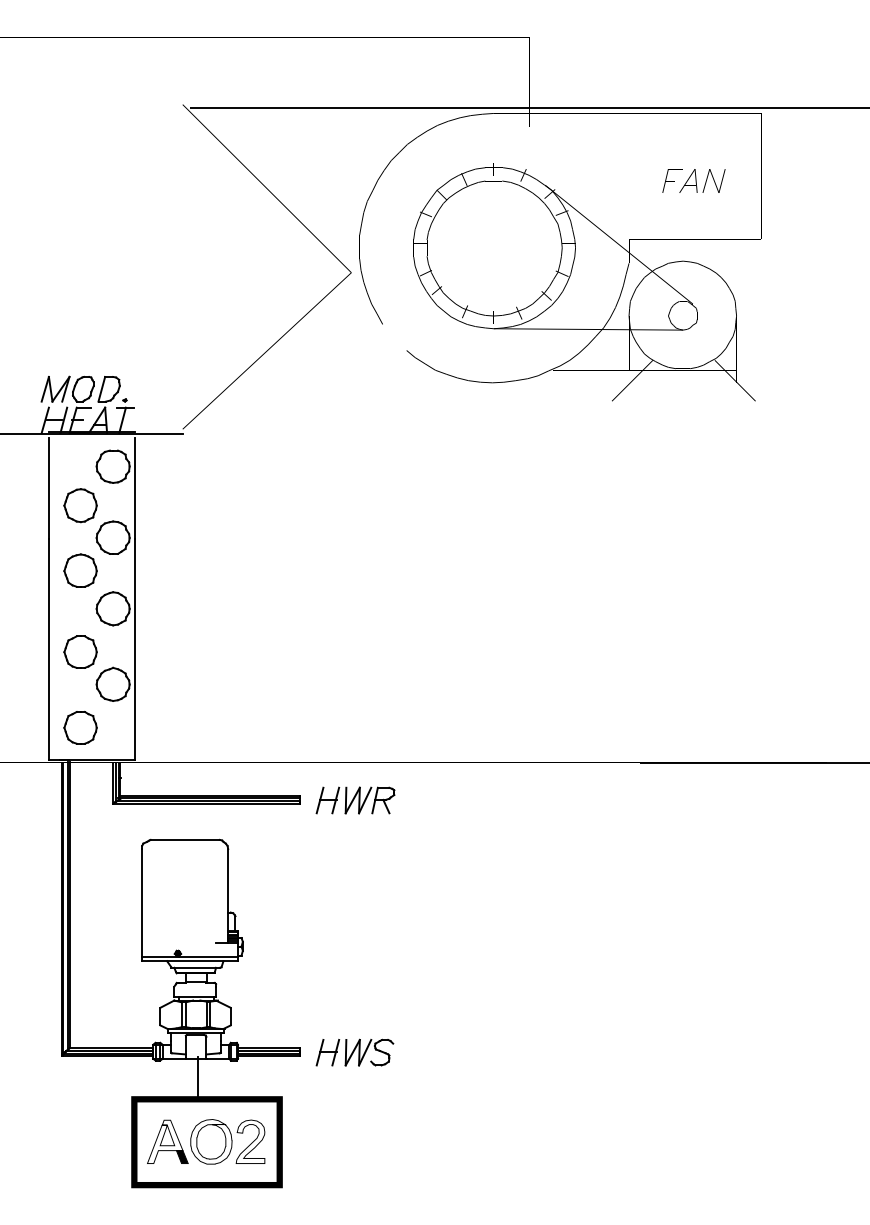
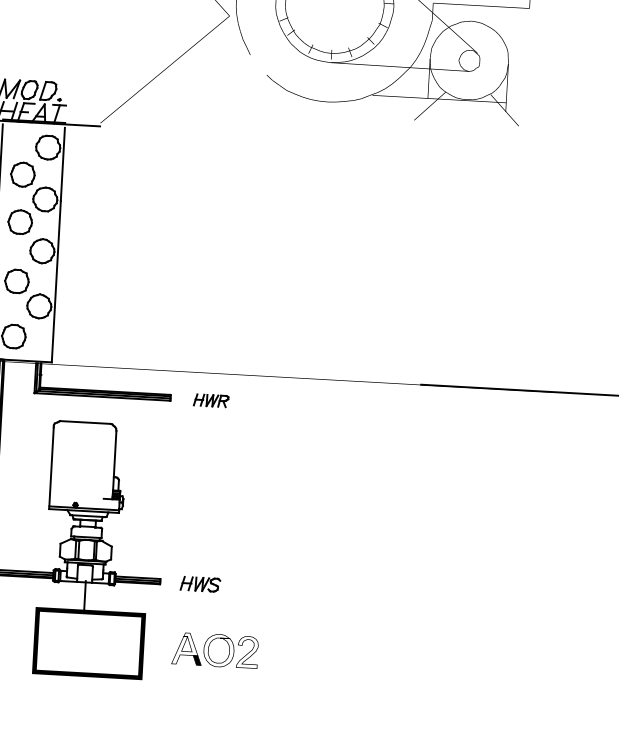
part: (355, 800) -> (211, 400), size x0.6
part: (354, 1052) -> (200, 584), size x0.7
part: (206, 1141) -> (215, 650), moved

